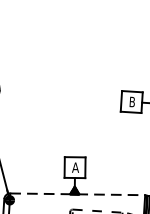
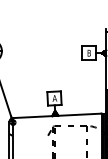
line: (78, 193) -> (57, 115), dashed -> solid

